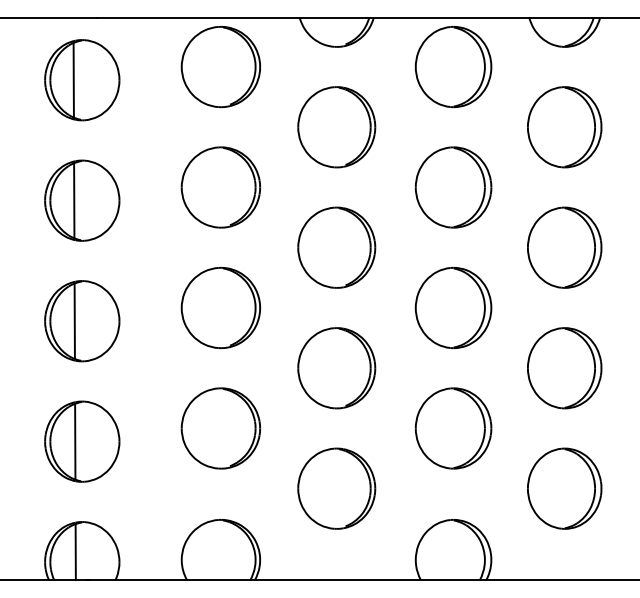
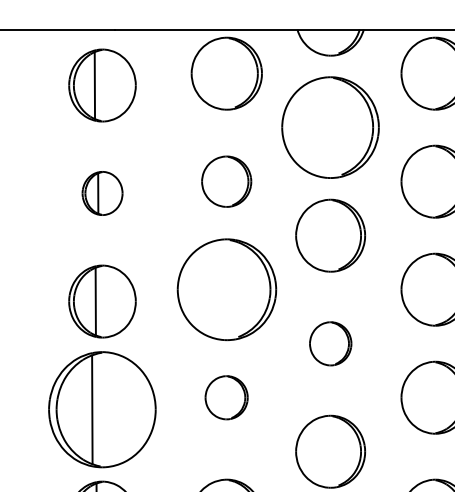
part: (336, 127) -> (330, 127), size x1.4
part: (220, 187) -> (226, 181), size x0.7
part: (82, 200) -> (102, 193), size x0.6
part: (220, 307) -> (226, 289), size x1.4
part: (336, 368) -> (330, 343), size x0.6
part: (220, 428) -> (226, 397), size x0.6
part: (82, 441) -> (102, 409), size x1.6

